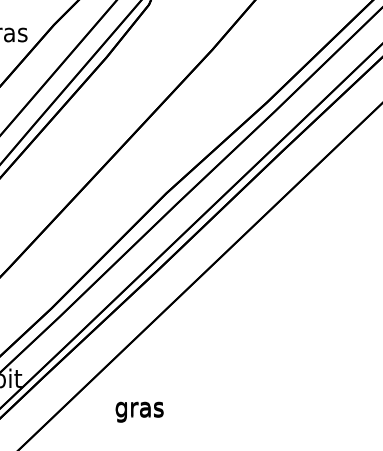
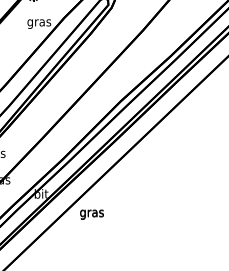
text: (138, 411) -> (91, 214), moved

